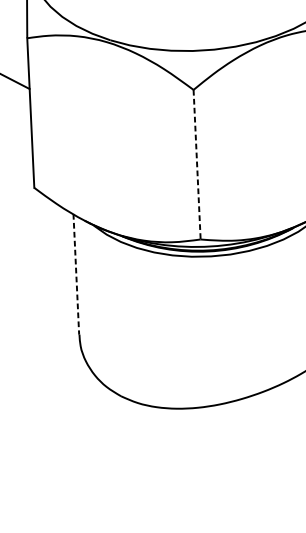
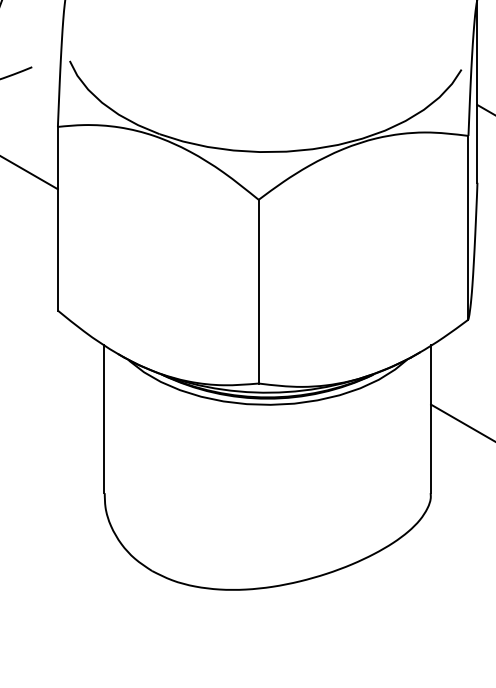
line: (196, 164) -> (258, 291), dashed -> solid
line: (76, 274) -> (104, 419), dashed -> solid

